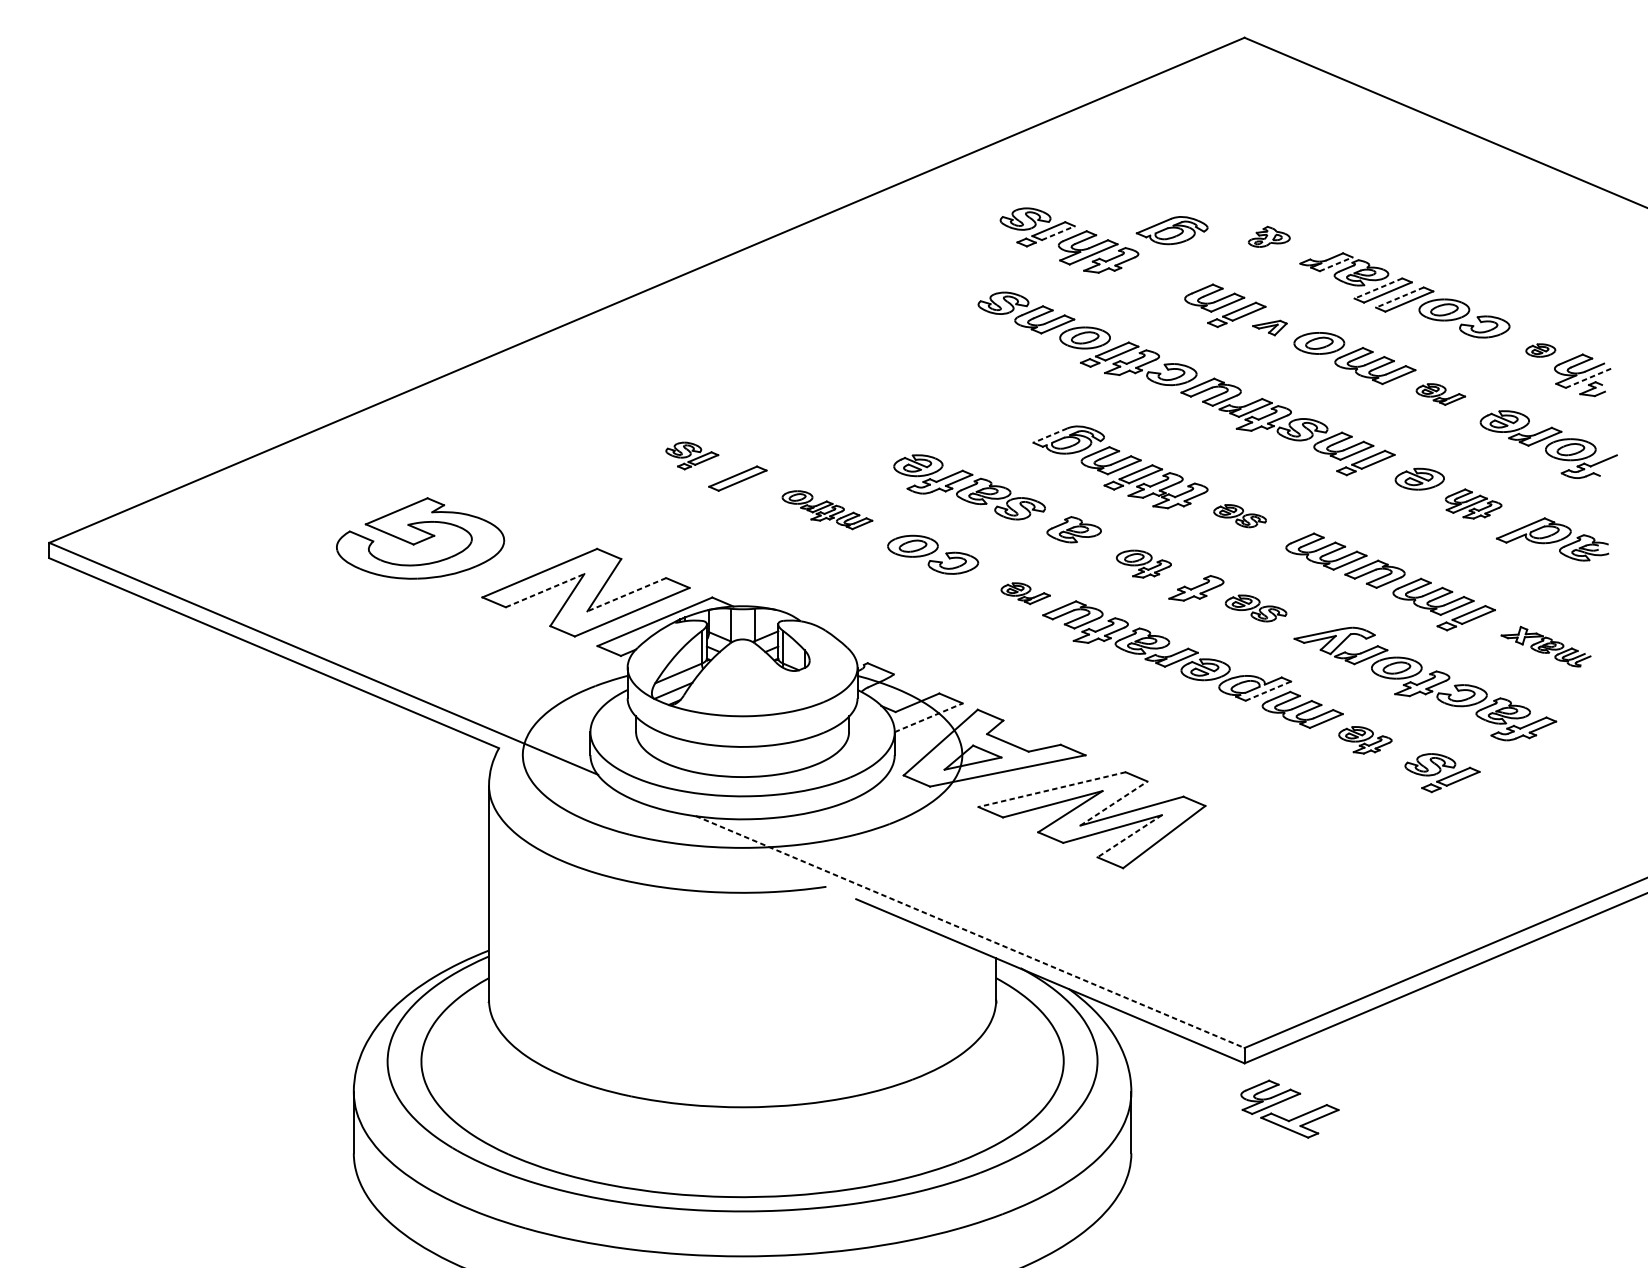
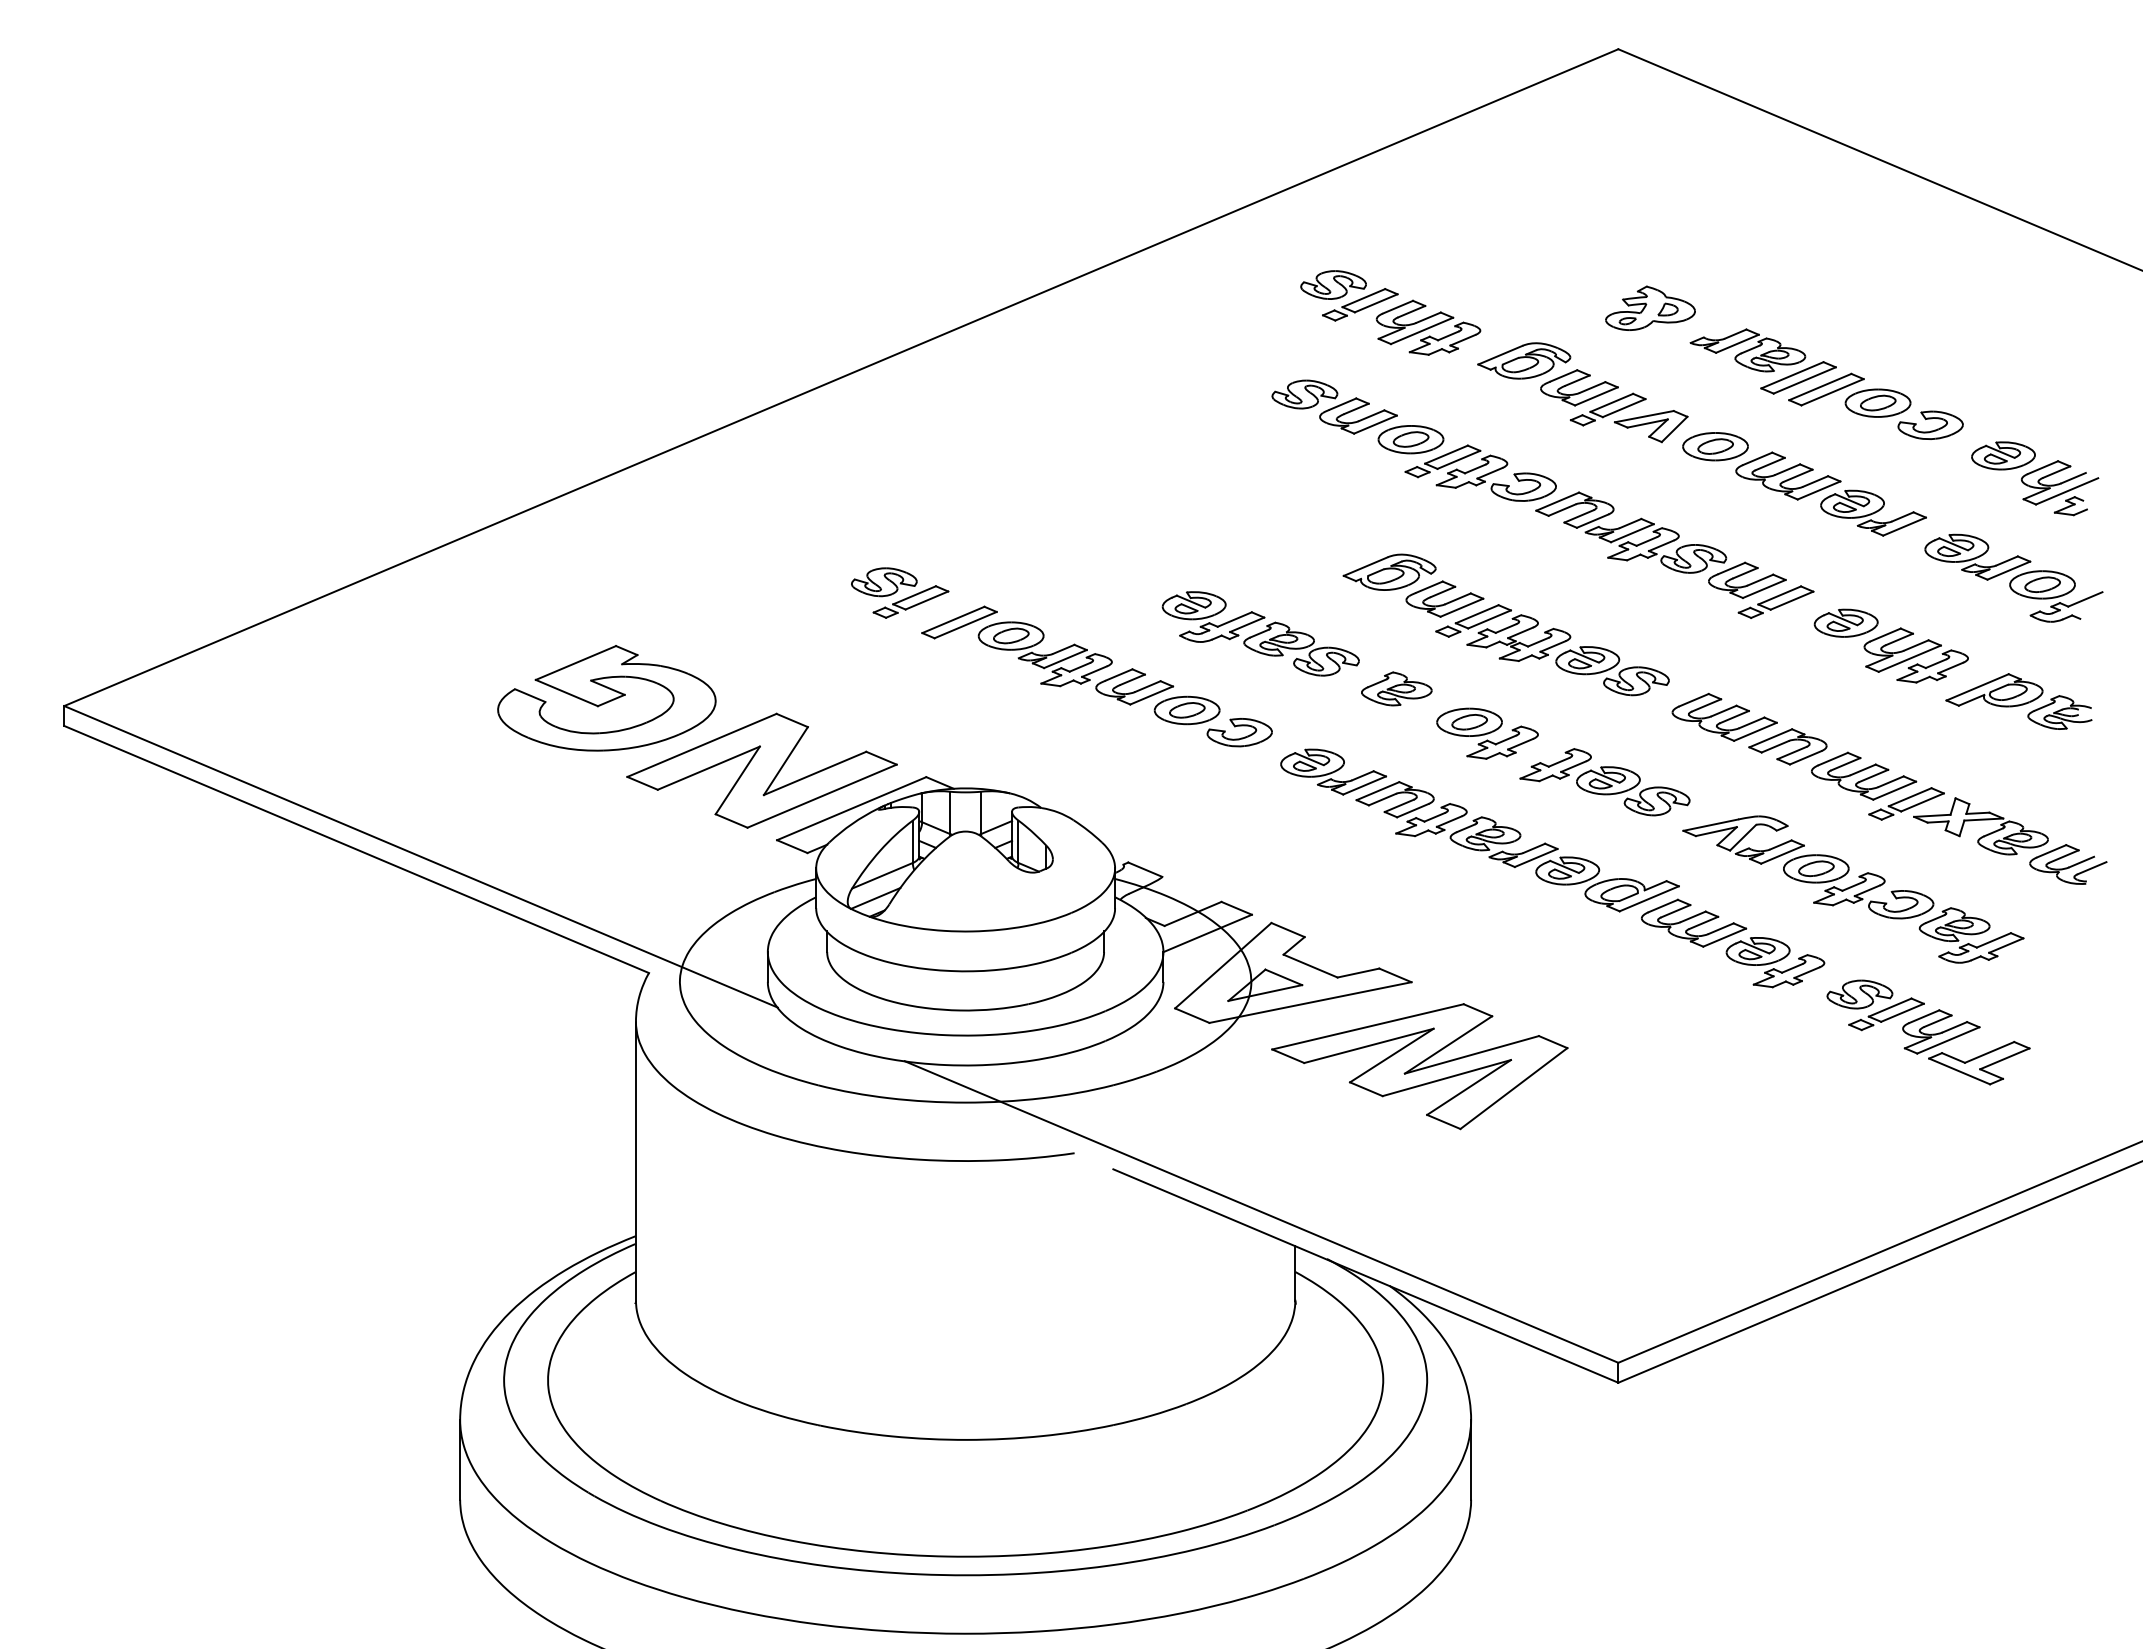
part: (1172, 230) -> (1524, 360), moved
line: (1058, 233) -> (1376, 303), dashed -> solid
part: (1269, 236) -> (1650, 307), size x1.67
line: (1336, 264) -> (1737, 343), dashed -> solid
line: (1378, 288) -> (1792, 375), dashed -> solid
line: (1400, 297) -> (1820, 387), dashed -> solid
part: (1270, 327) -> (1651, 426), size x1.67
part: (1540, 350) -> (2003, 455), size x1.67
line: (1590, 377) -> (2067, 491), dashed -> solid
part: (1440, 394) -> (1873, 512), size x1.67
line: (1050, 435) -> (1365, 566), dashed -> solid
part: (692, 455) -> (900, 592), size x1.43
part: (1473, 504) -> (1915, 655), size x1.43
part: (827, 510) -> (1075, 663), size x1.67
part: (1240, 516) -> (1612, 671), size x1.67
part: (420, 538) -> (606, 698), moved
part: (1143, 564) -> (1487, 733), size x1.43
line: (545, 590) -> (709, 768), dashed -> solid
part: (1025, 593) -> (1333, 771), size x1.67
line: (627, 594) -> (815, 773), dashed -> solid
part: (1256, 608) -> (1633, 791), size x1.43
part: (1546, 646) -> (2010, 840), size x1.67
line: (1268, 690) -> (1649, 898), dashed -> solid
line: (929, 717) -> (1208, 933), dashed -> solid
part: (1365, 740) -> (1775, 962), size x1.43
line: (1051, 789) -> (1367, 1026), dashed -> solid
line: (1113, 803) -> (1448, 1044), dashed -> solid
line: (1129, 836) -> (1468, 1087), dashed -> solid
line: (970, 932) -> (1262, 1212), dashed -> solid
part: (1292, 1118) -> (1969, 1059), moved

